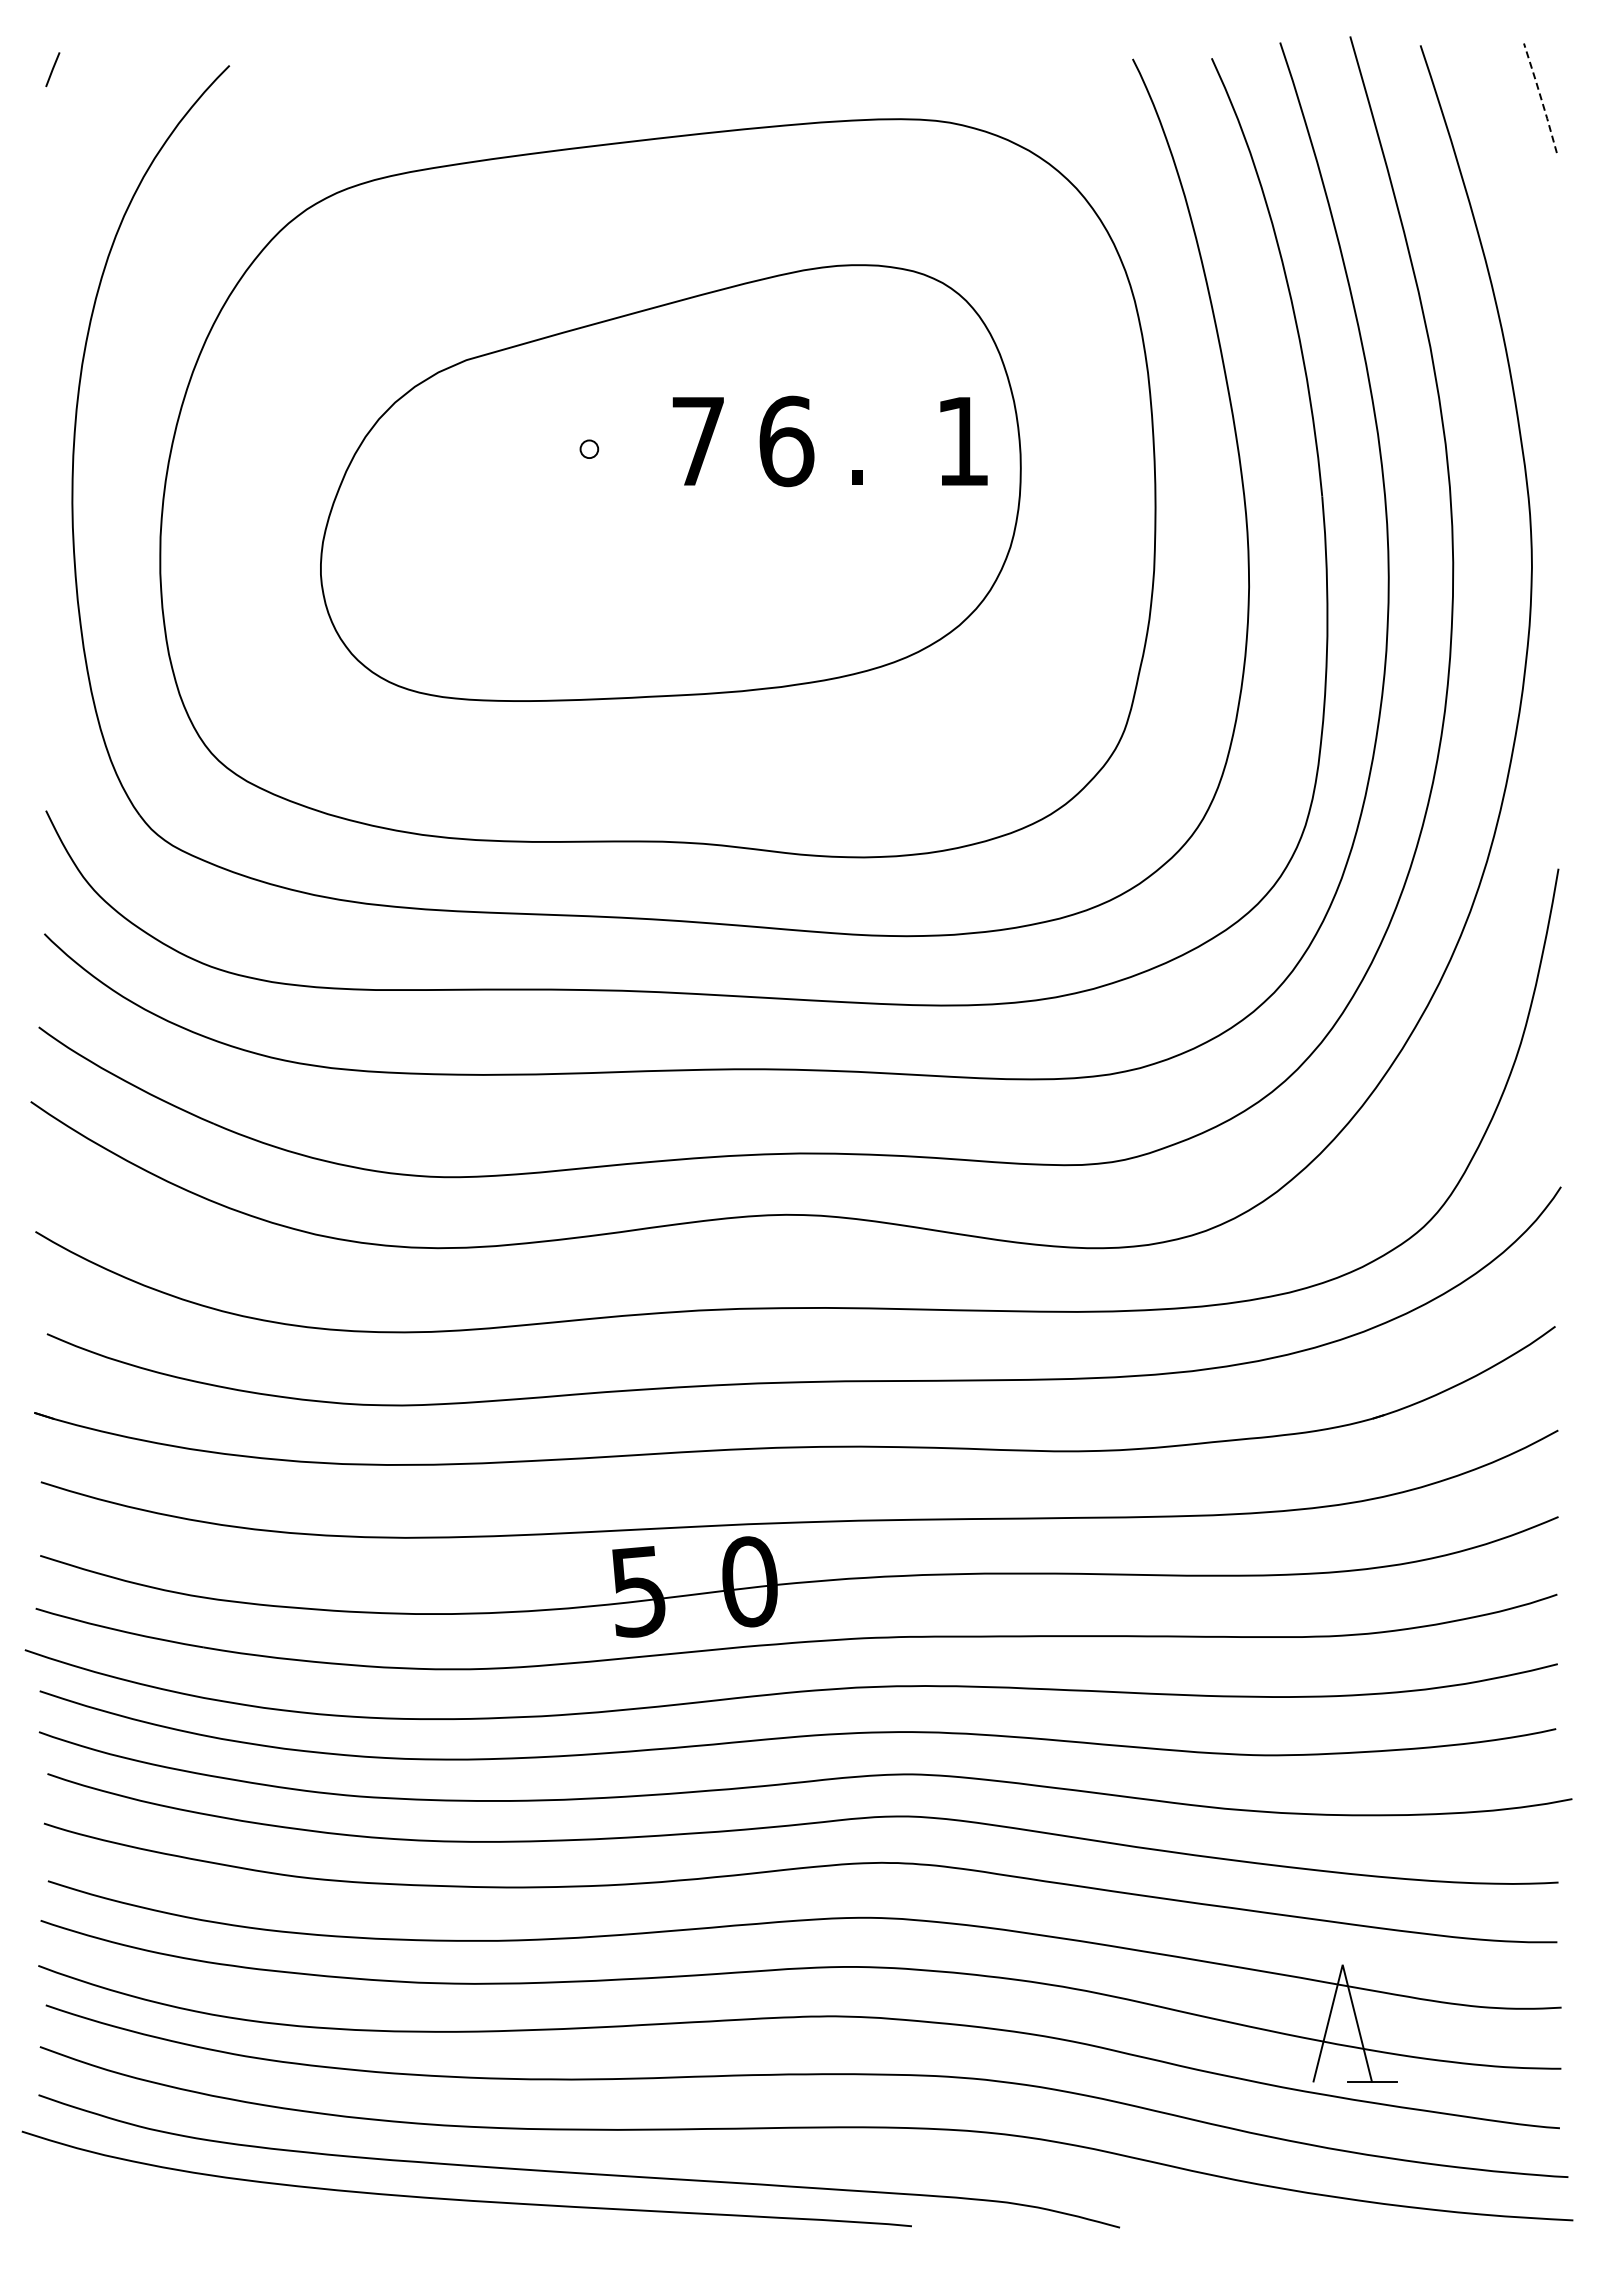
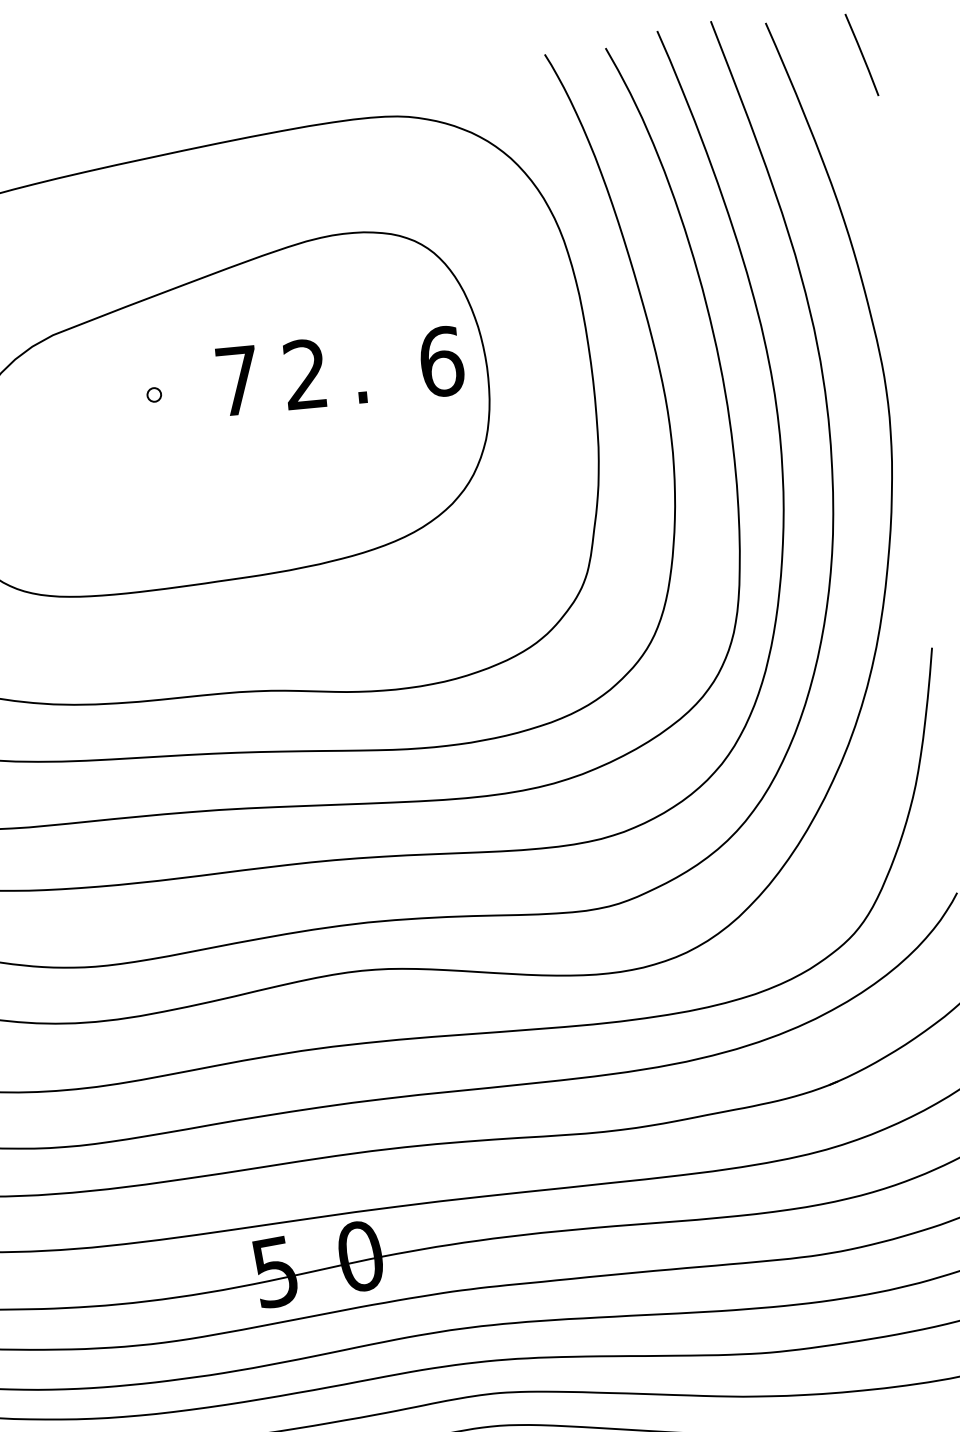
line: (1541, 98) -> (862, 55), dashed -> solid
text: (786, 441) -> (305, 374), 6 -> 2
text: (963, 441) -> (442, 361), 1 -> 6

